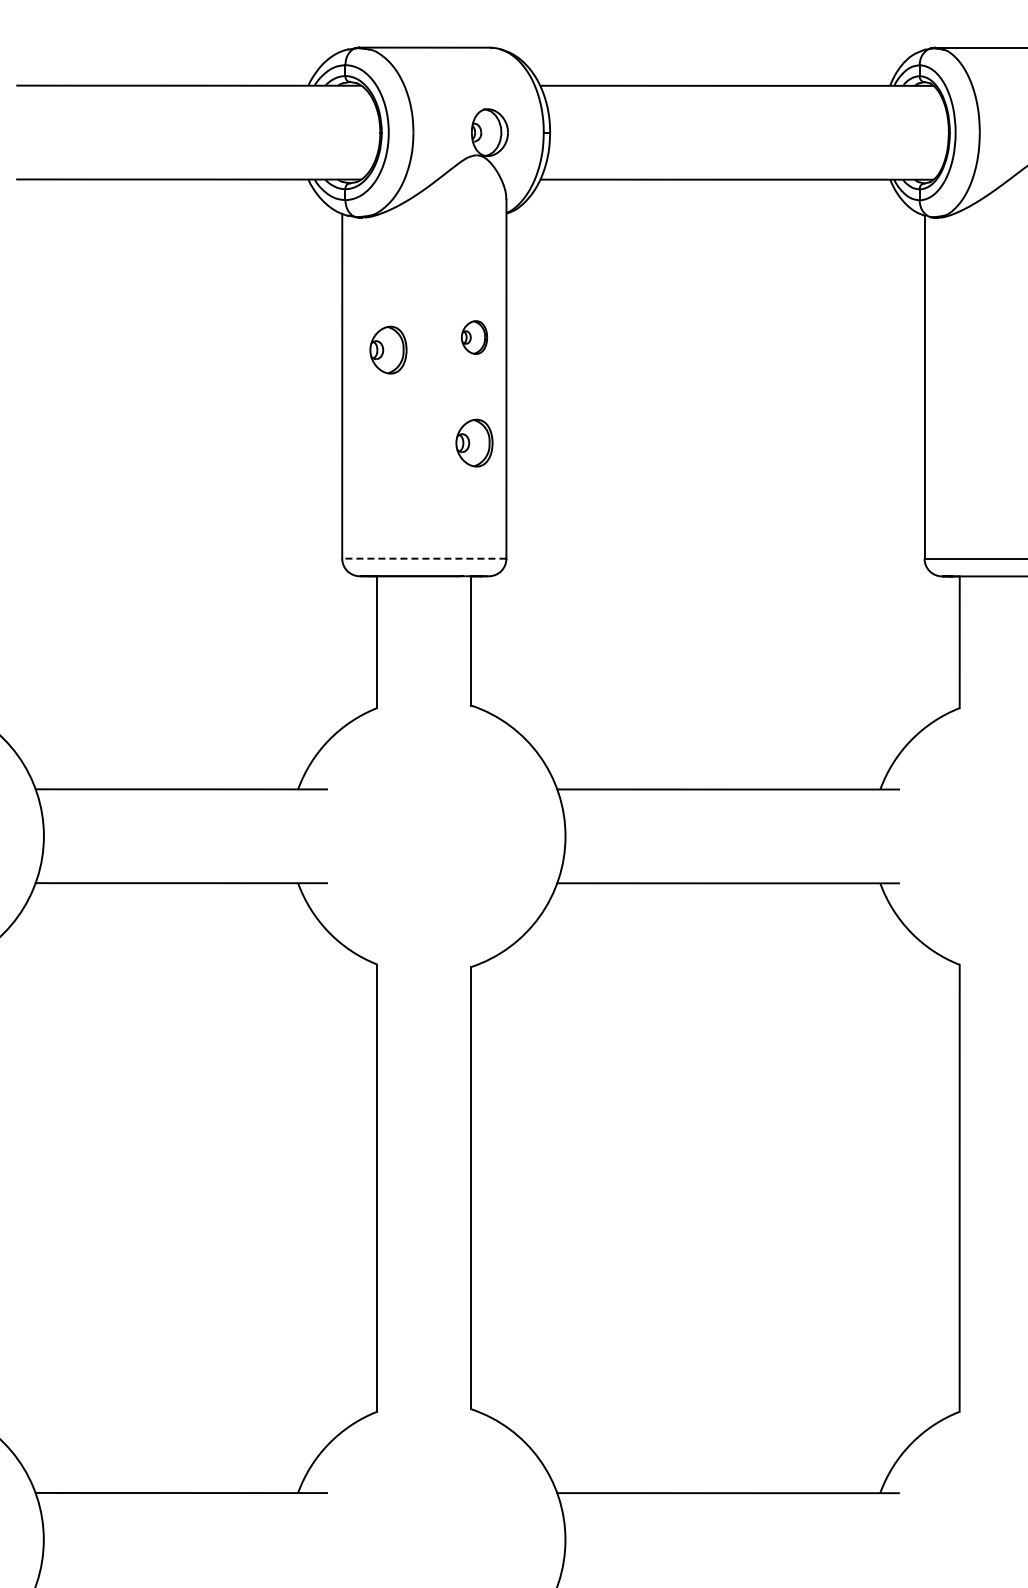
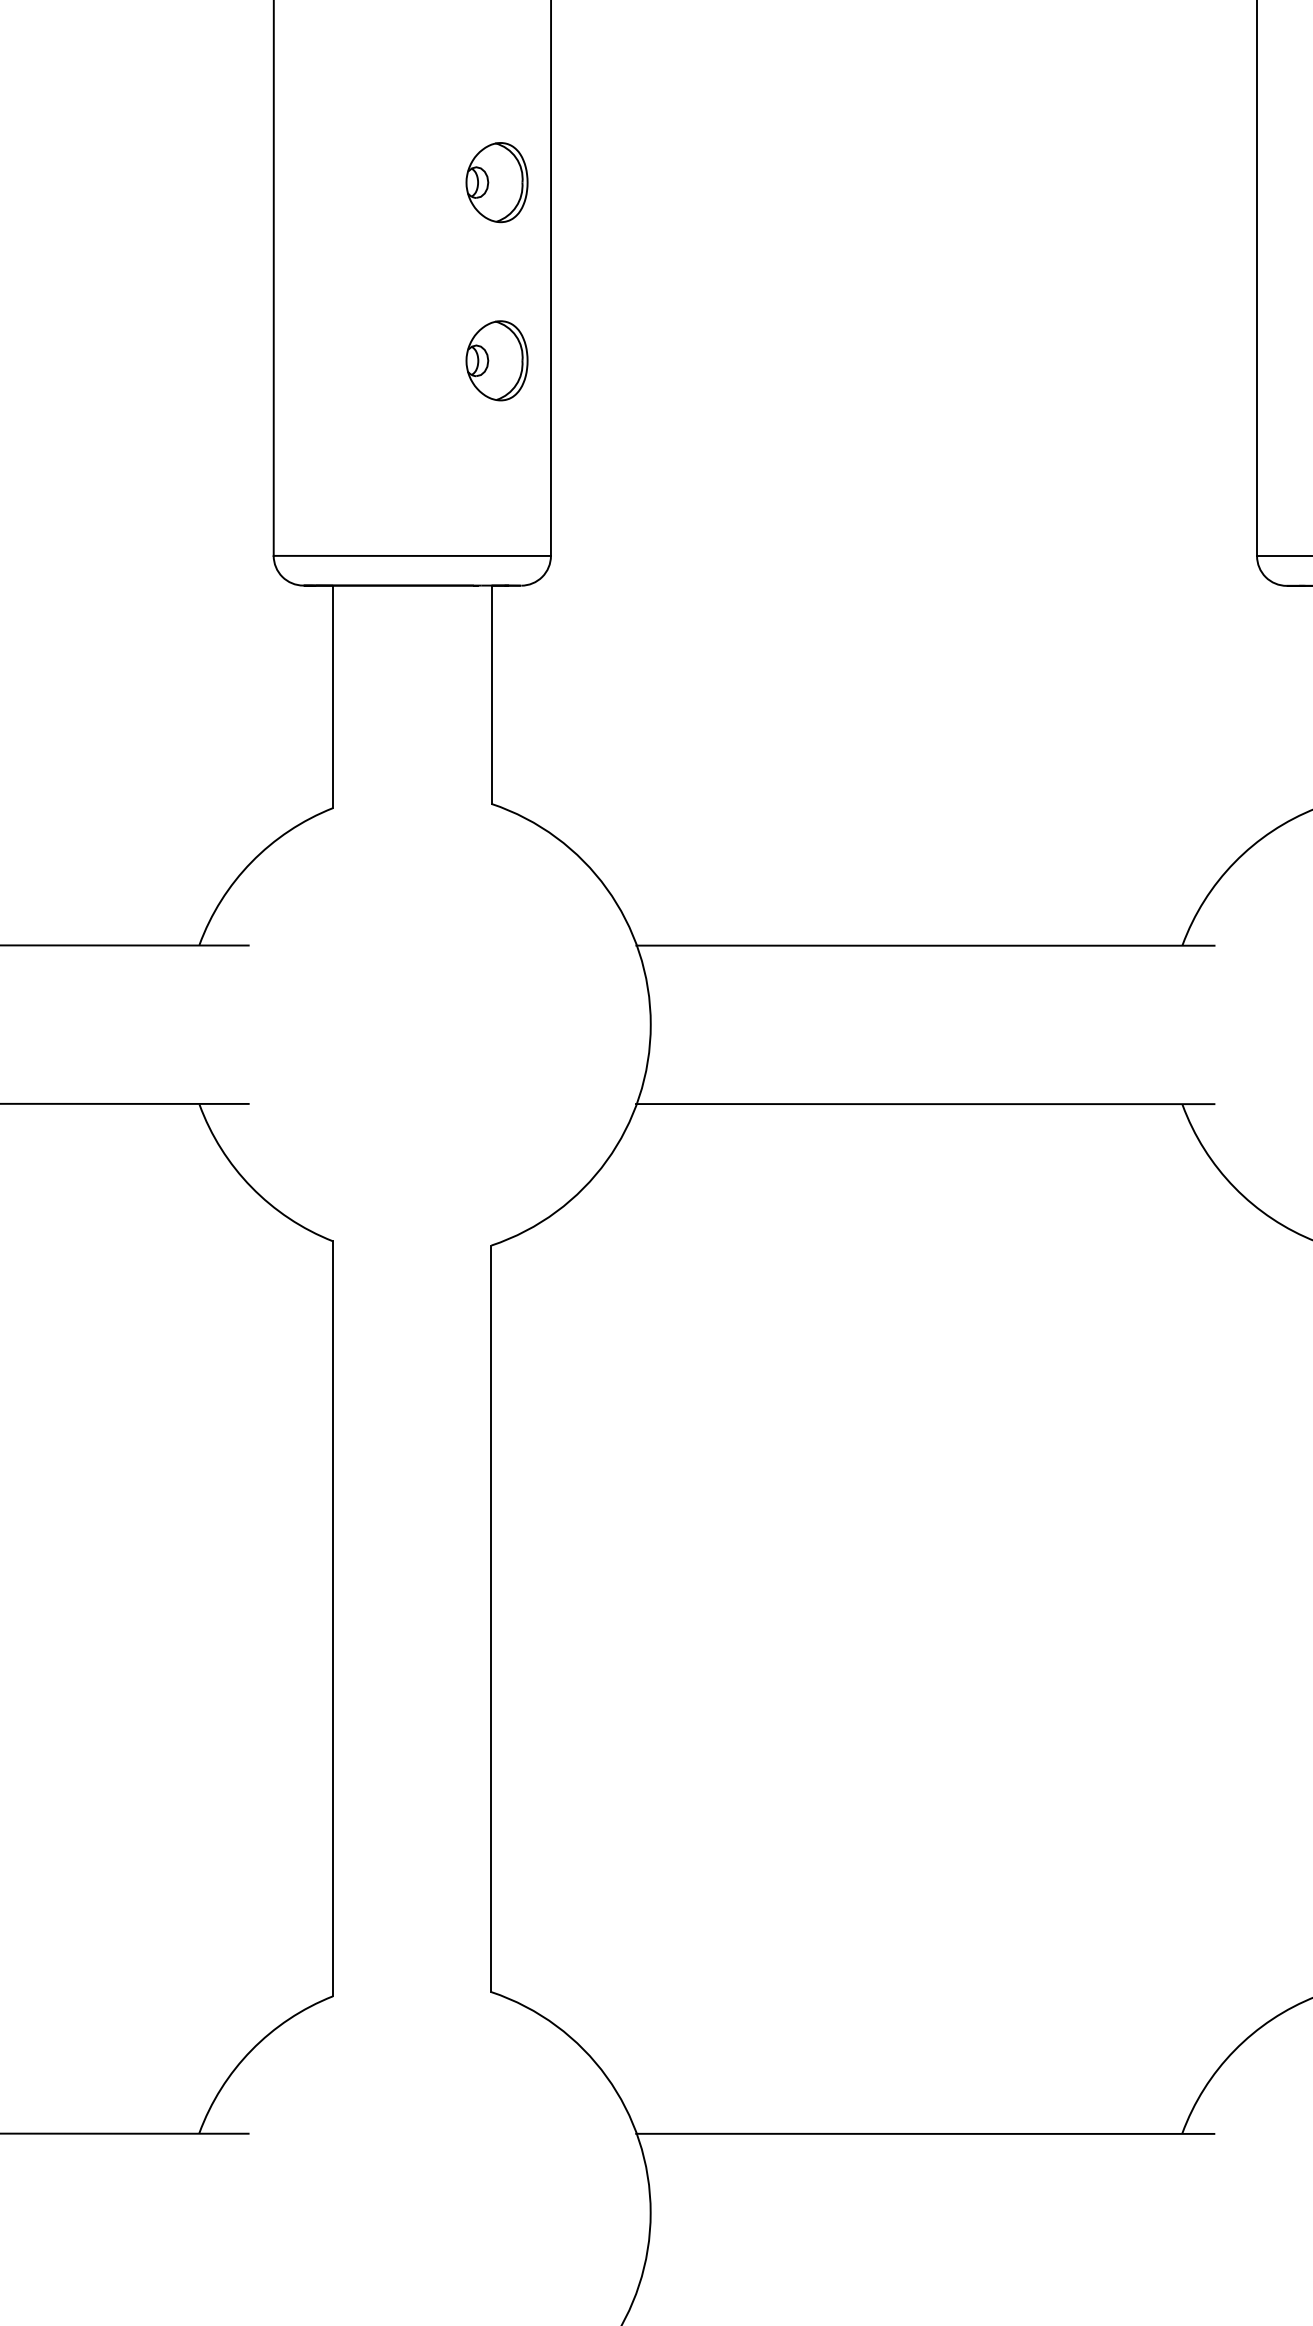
part: (474, 337) -> (497, 182), size x1.43
part: (388, 349) -> (351, 202), removed
line: (423, 558) -> (410, 555), dashed -> solid

